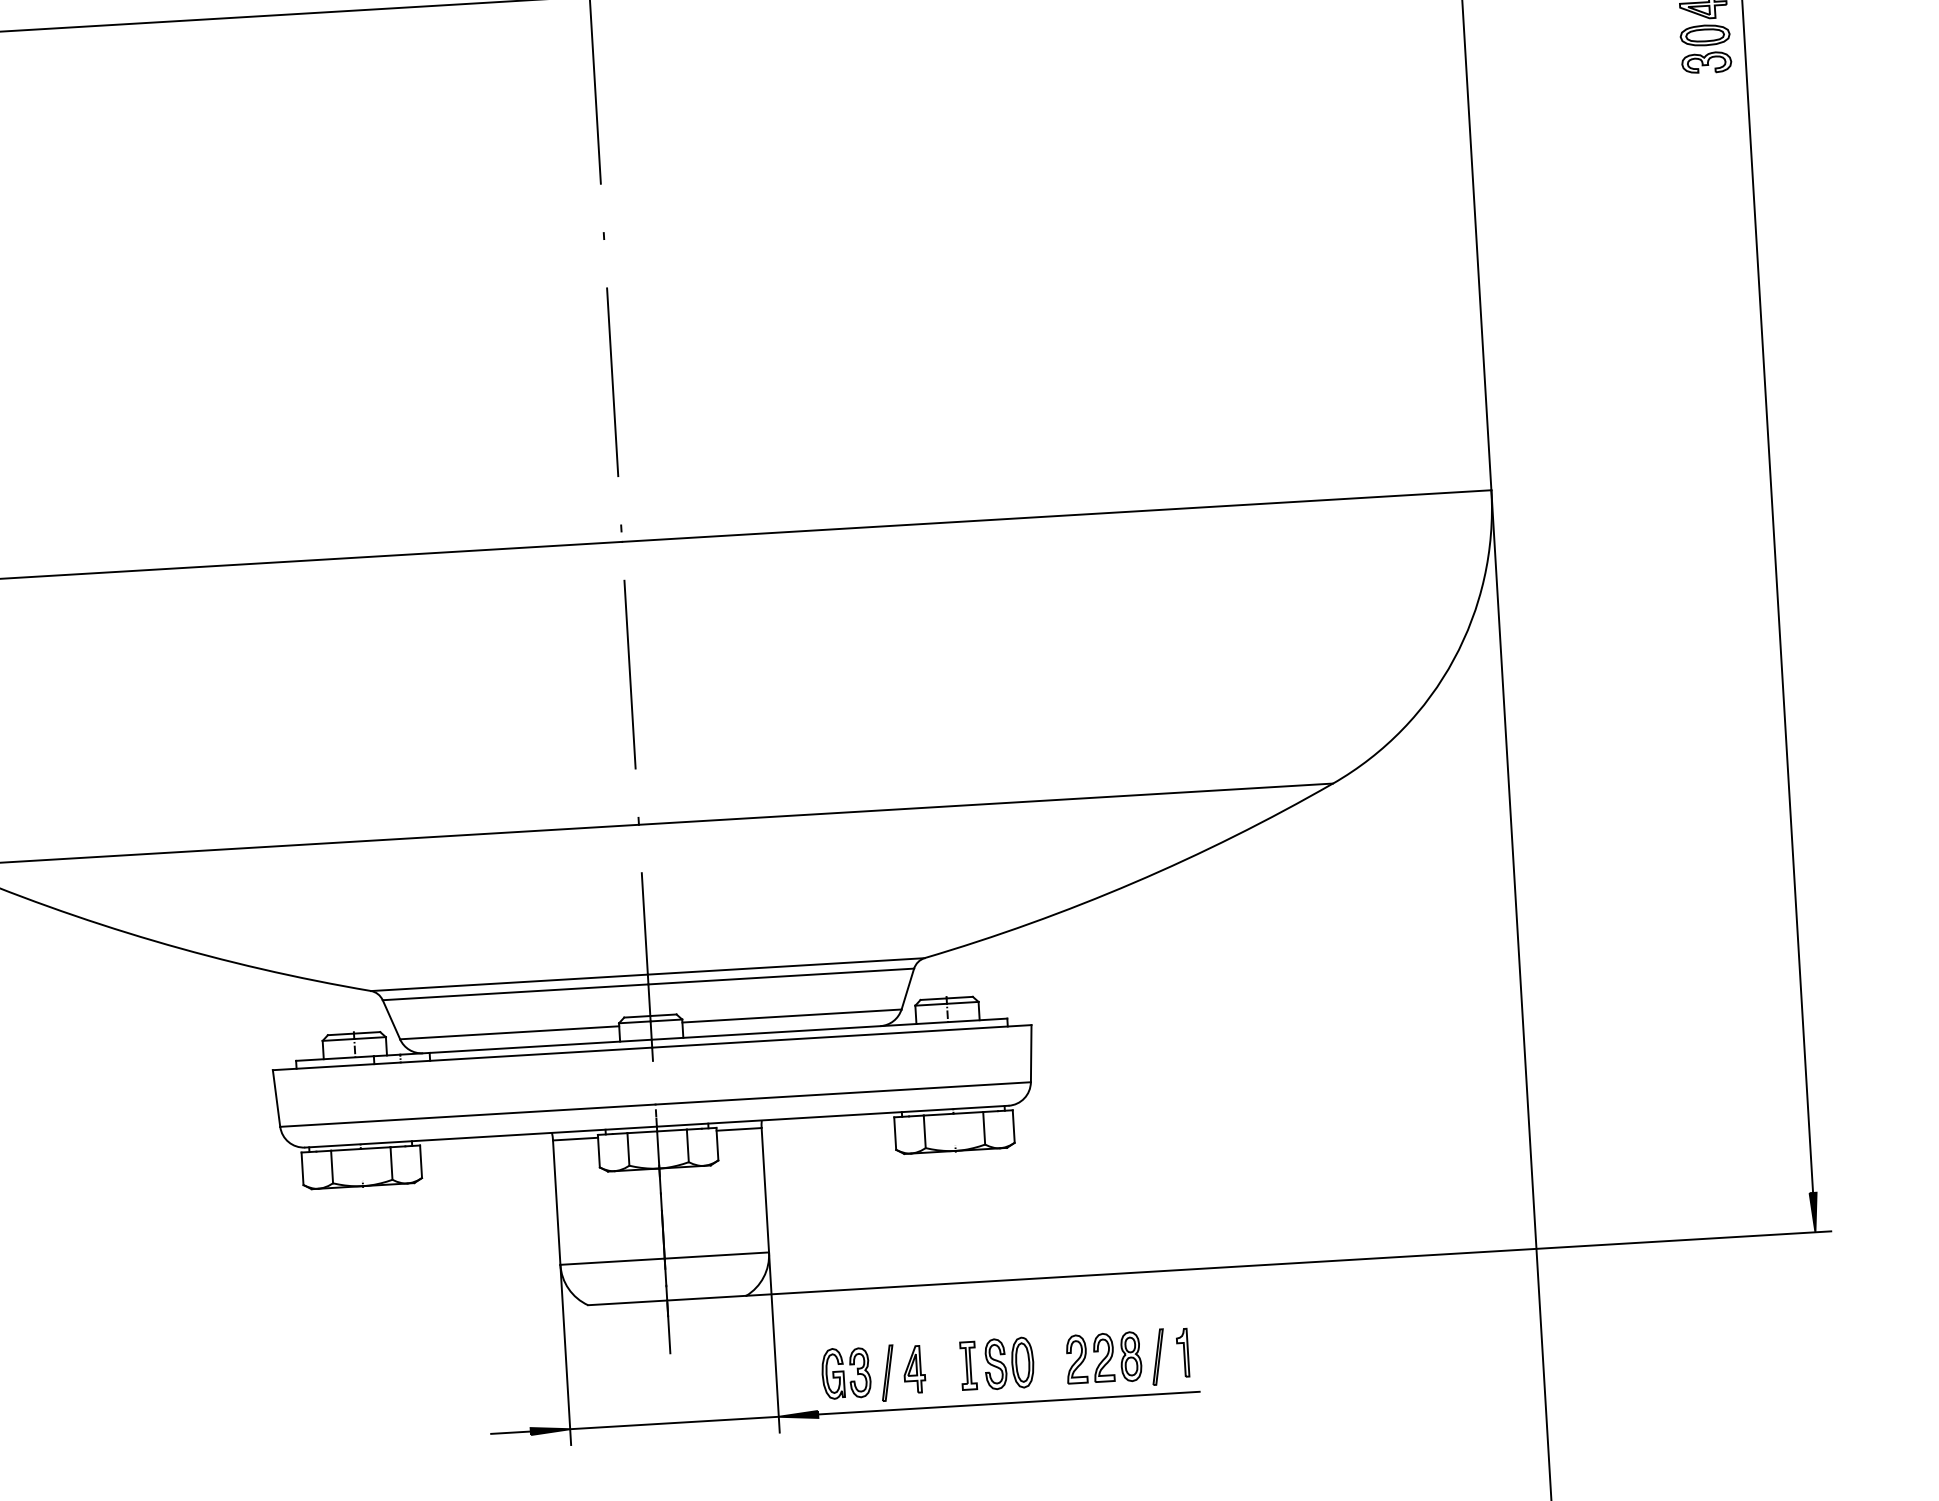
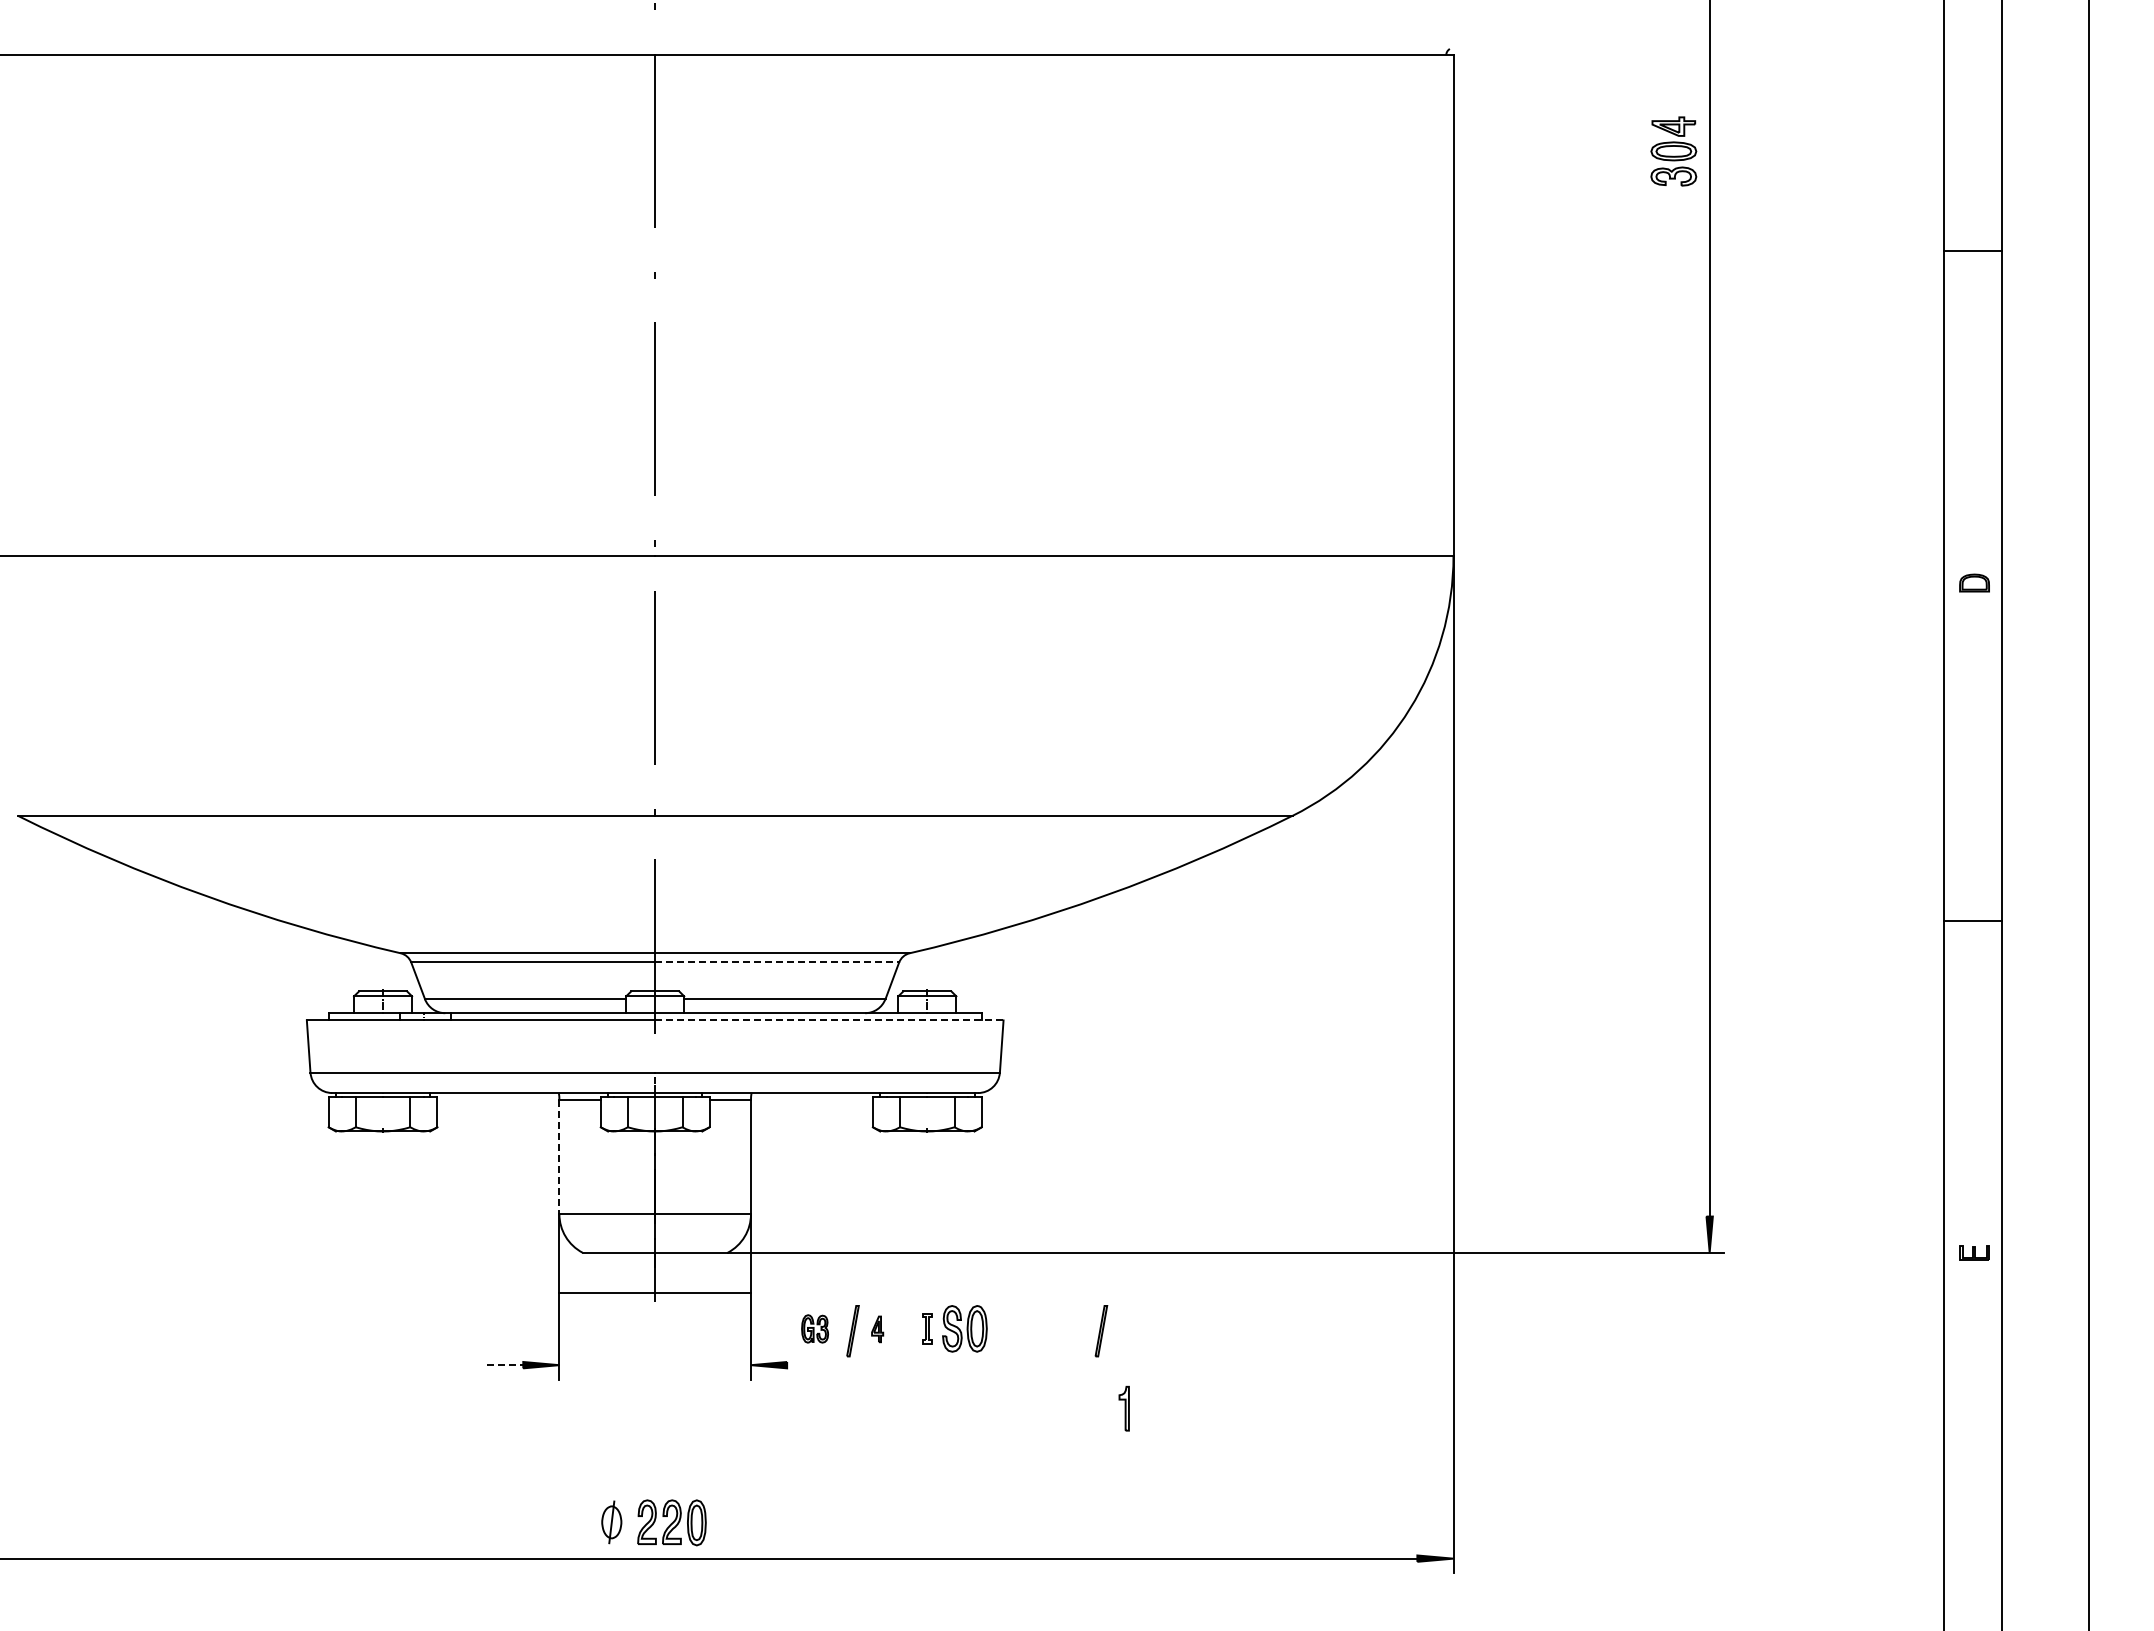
line: (781, 976) -> (777, 962), solid -> dashed
line: (841, 1036) -> (829, 1020), solid -> dashed
line: (556, 1203) -> (559, 1157), solid -> dashed
part: (1182, 1352) -> (1123, 1408), moved
part: (1103, 1358) -> (1051, 1329), removed
part: (968, 1365) -> (927, 1328), size x0.7
part: (914, 1369) -> (877, 1329), size x0.6
part: (845, 1372) -> (814, 1328), size x0.6
line: (1009, 1403) -> (962, 1365), removed
line: (674, 1423) -> (655, 1293), moved
line: (511, 1433) -> (505, 1365), solid -> dashed

